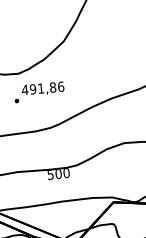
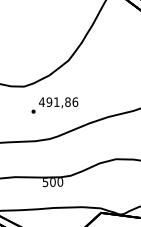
text: (38, 92) -> (54, 105), moved

